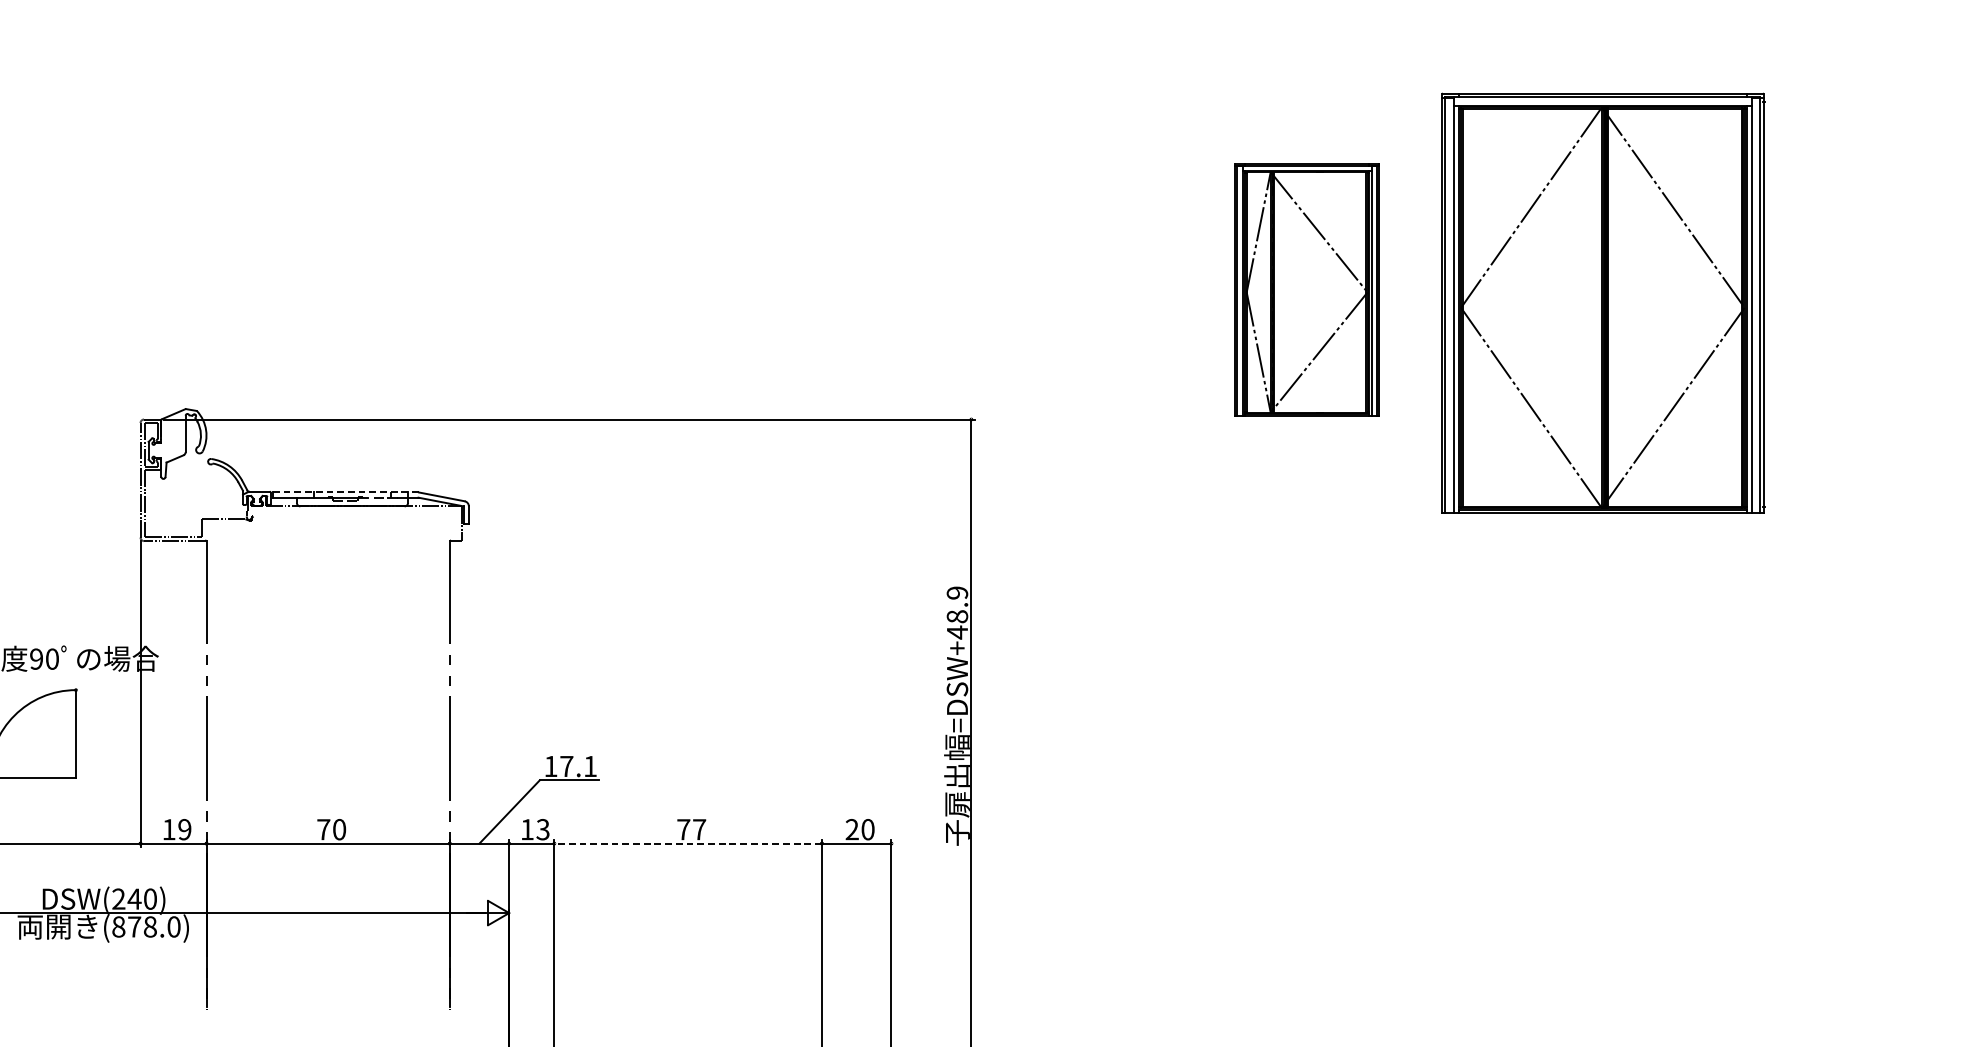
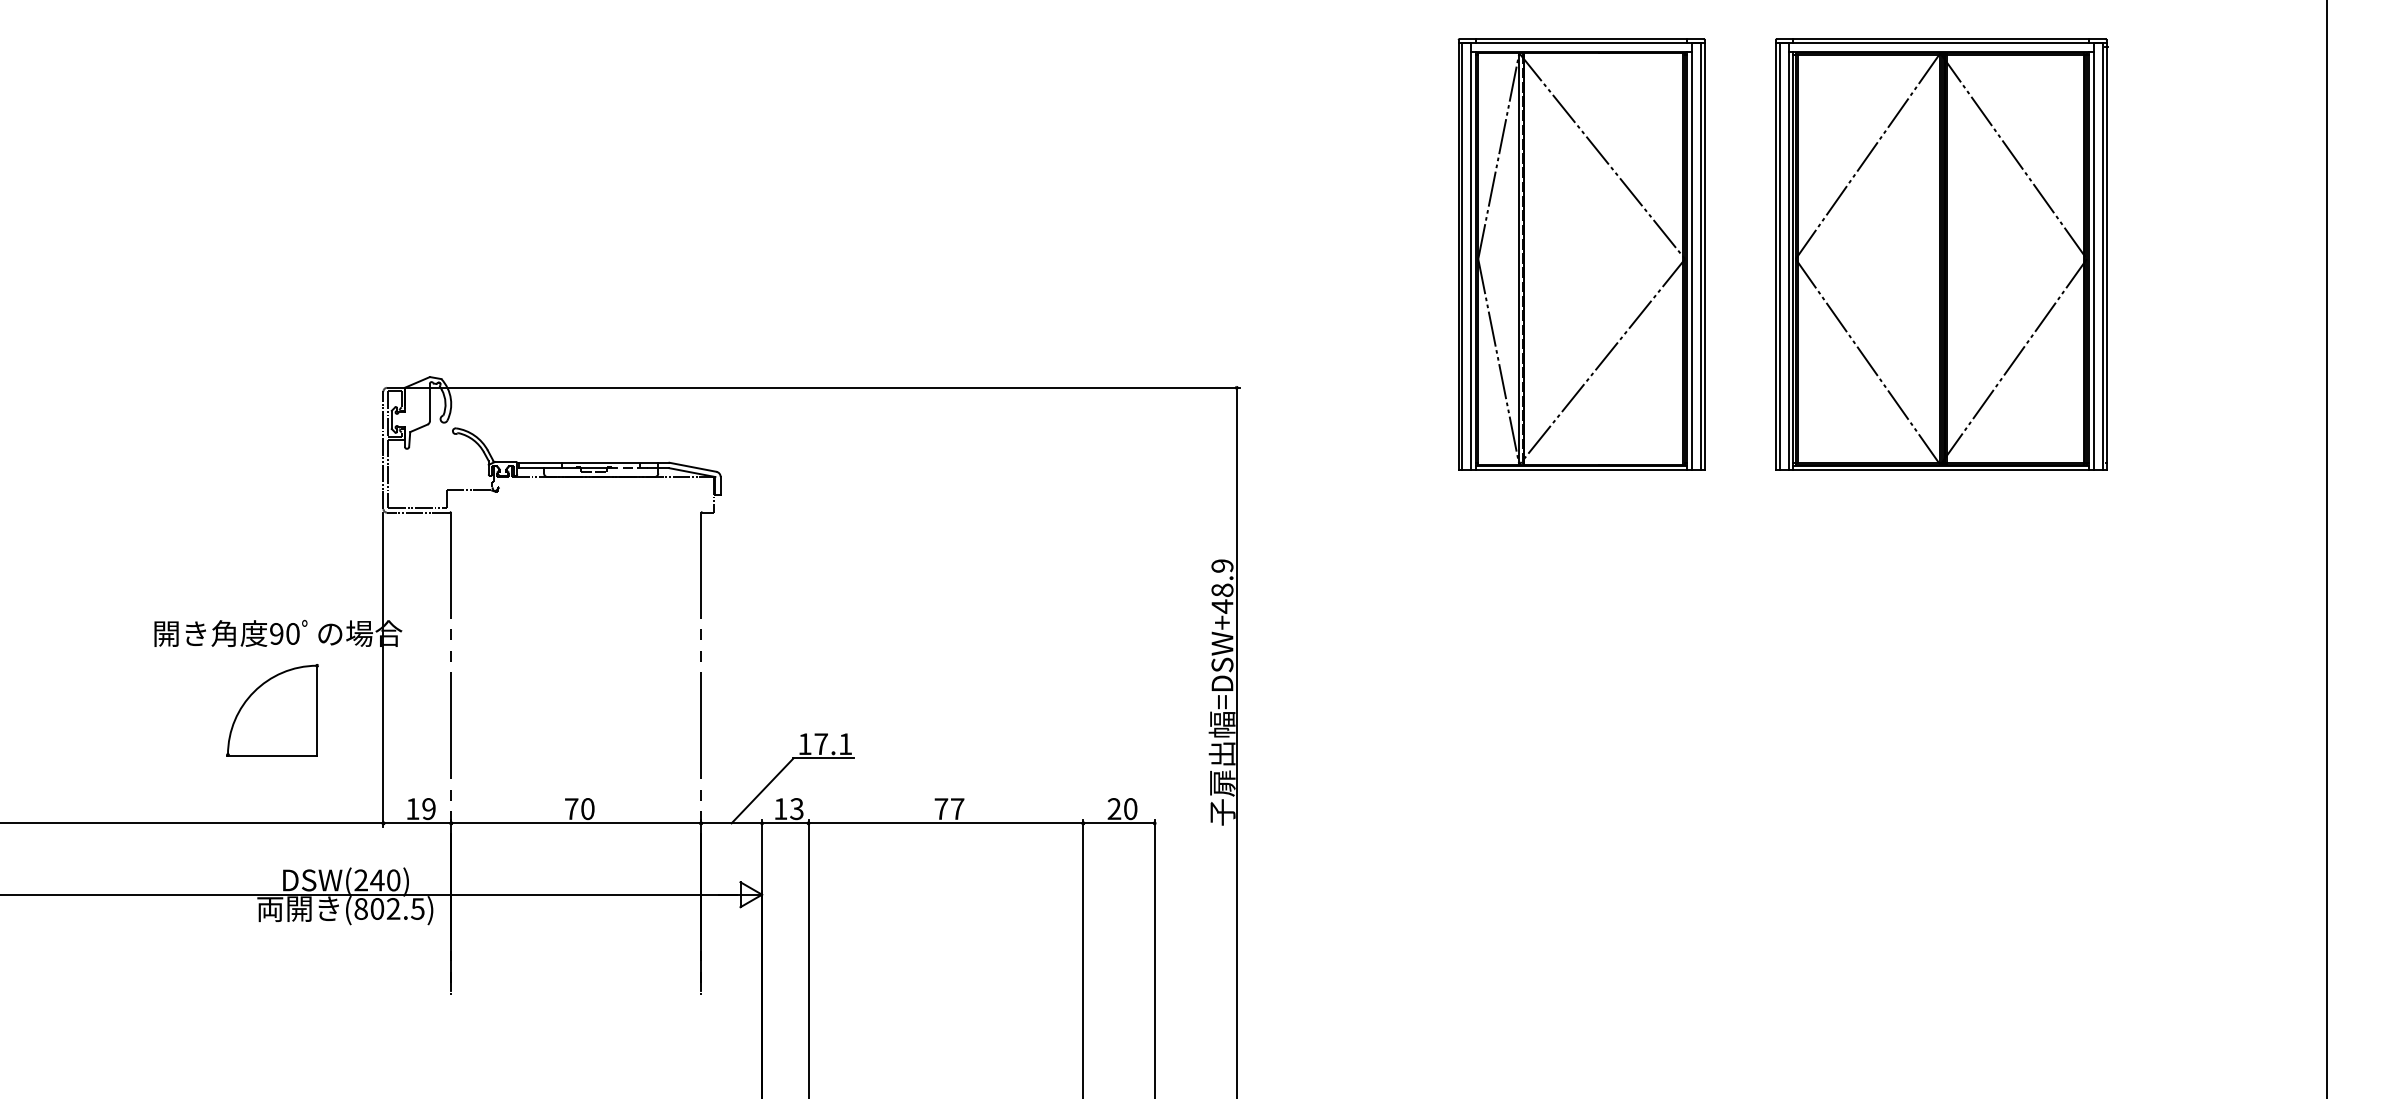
part: (1307, 289) -> (1581, 254), size x1.67
part: (1603, 303) -> (1941, 254), moved
line: (345, 492) -> (593, 462), dashed -> solid
line: (687, 843) -> (945, 823), dashed -> solid
text: (154, 926) -> (397, 908), (878.0) -> (802.5)

